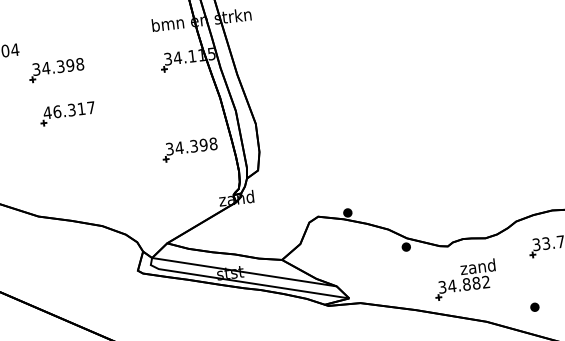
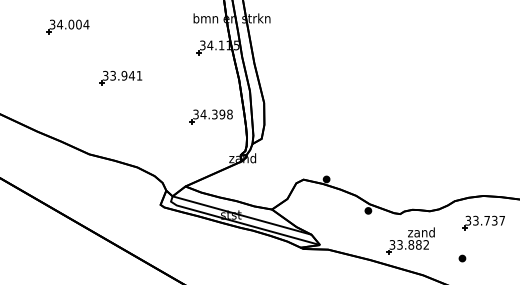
part: (55, 69) -> (115, 43), removed
text: (69, 109) -> (122, 75), 46.317 -> 33.941
text: (451, 285) -> (399, 244), 34.882 -> 33.882
part: (534, 307) -> (462, 258), moved

